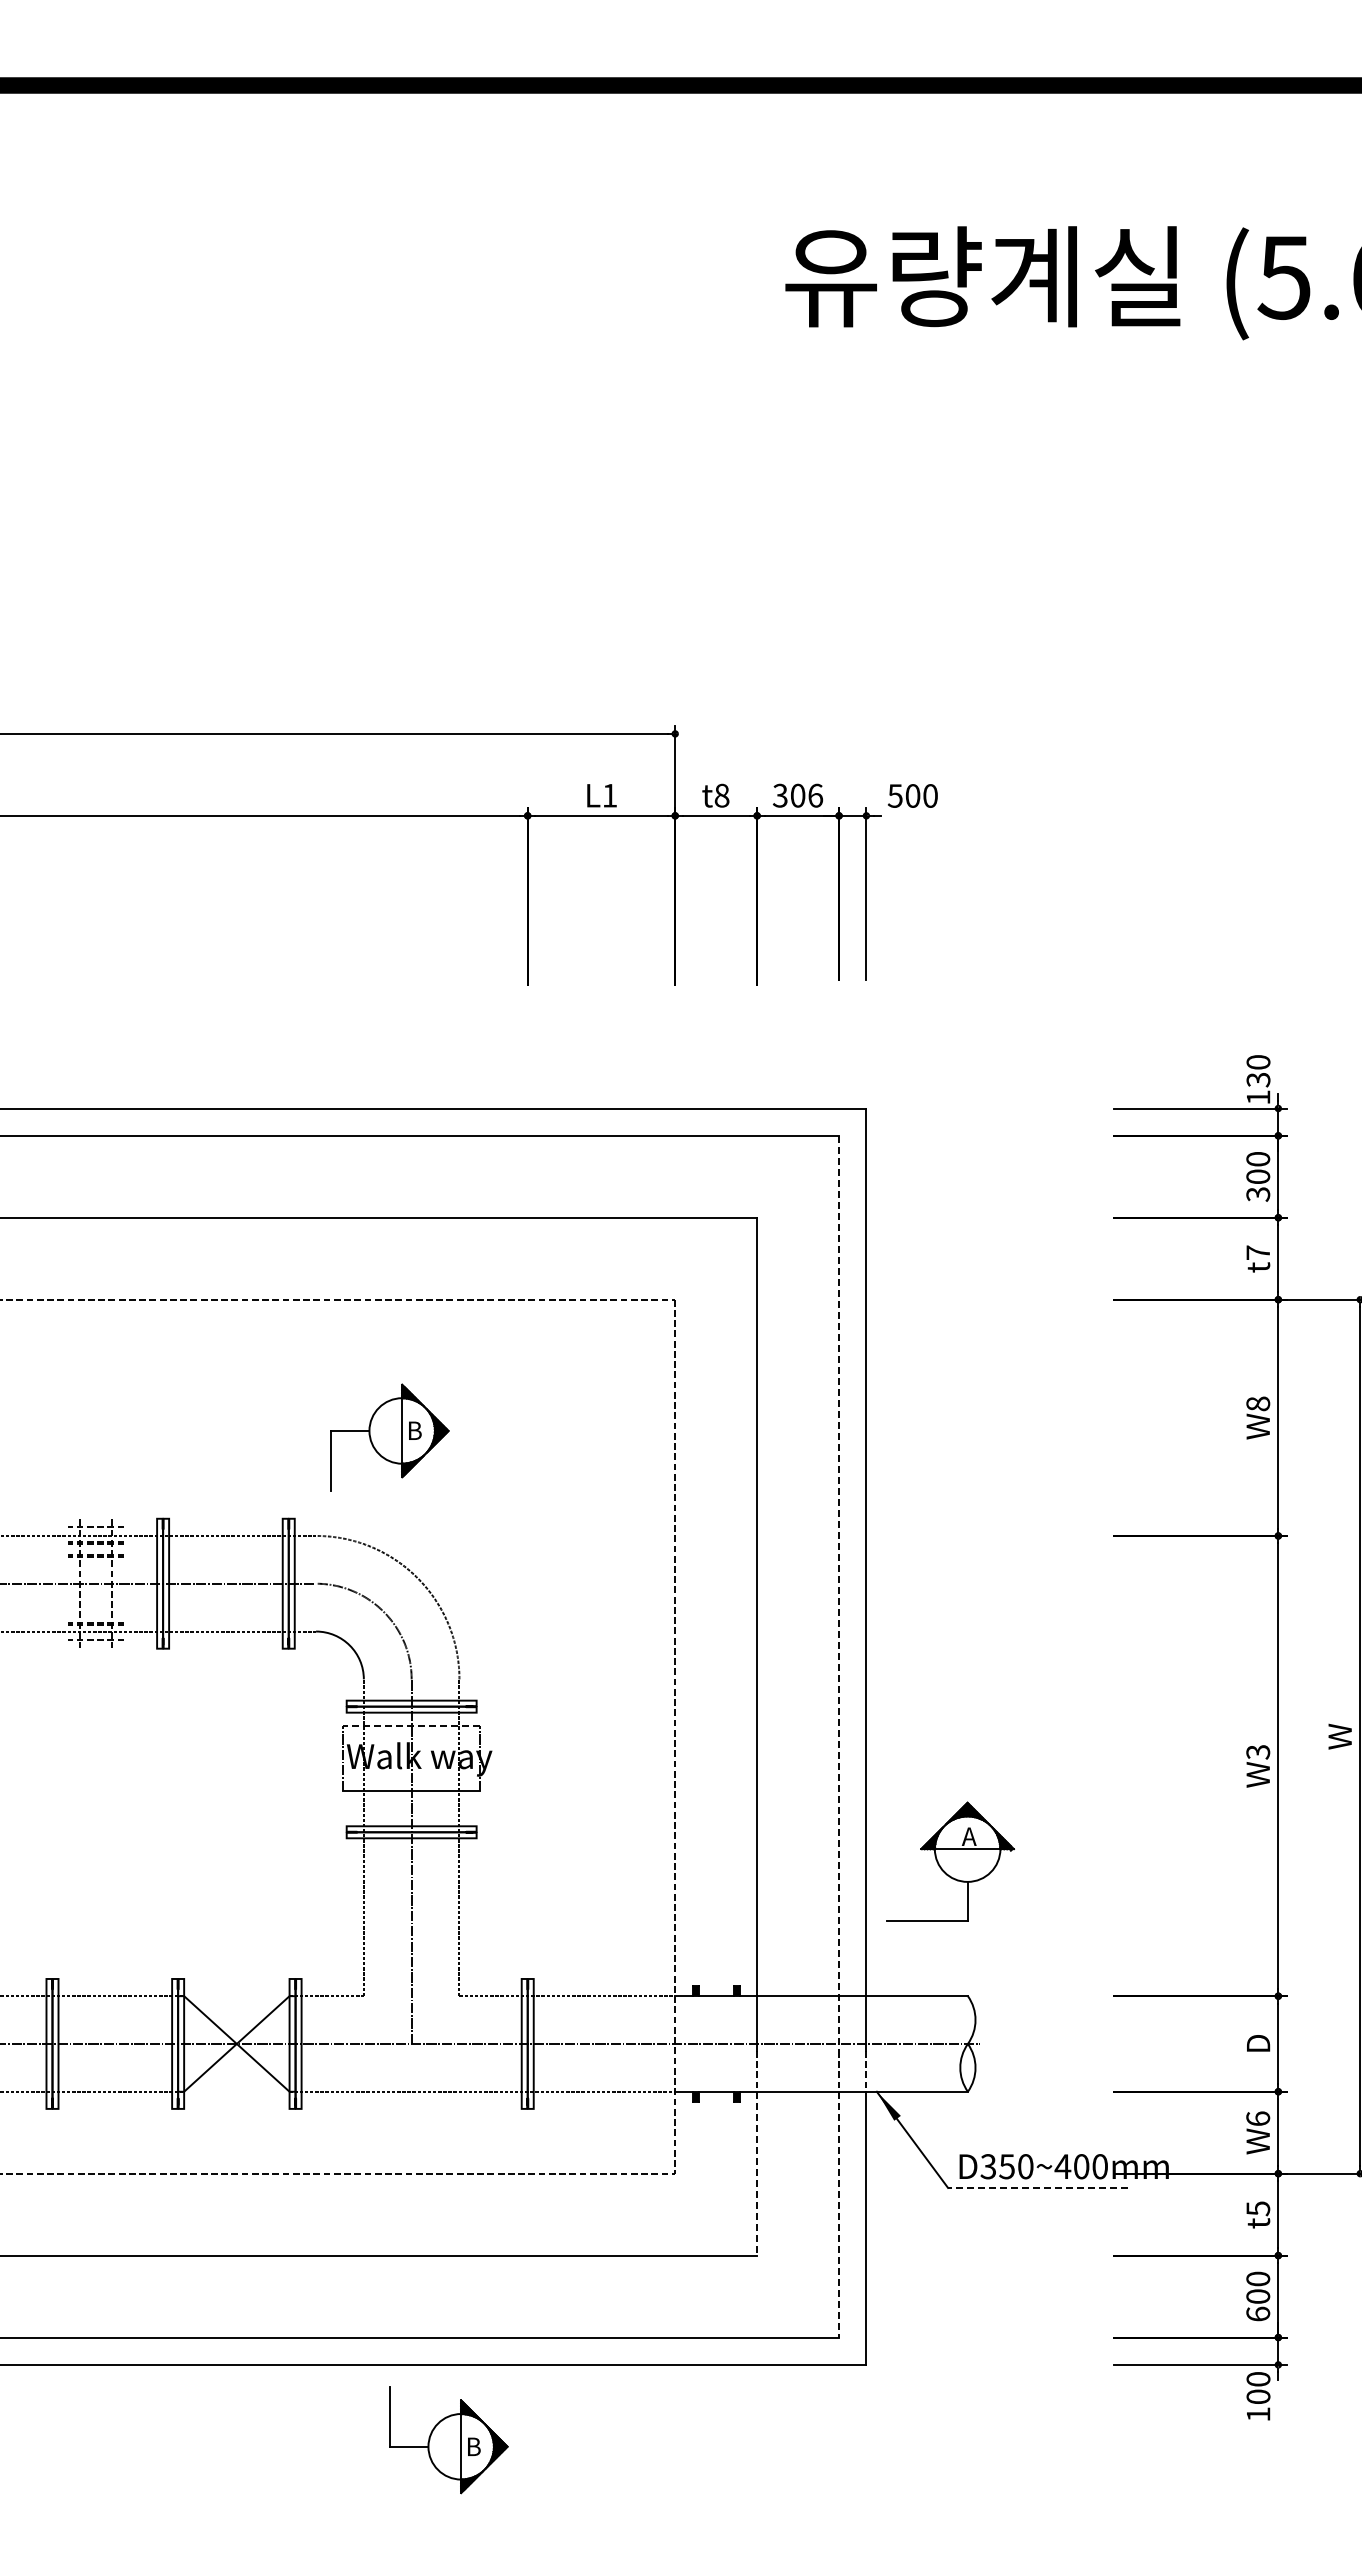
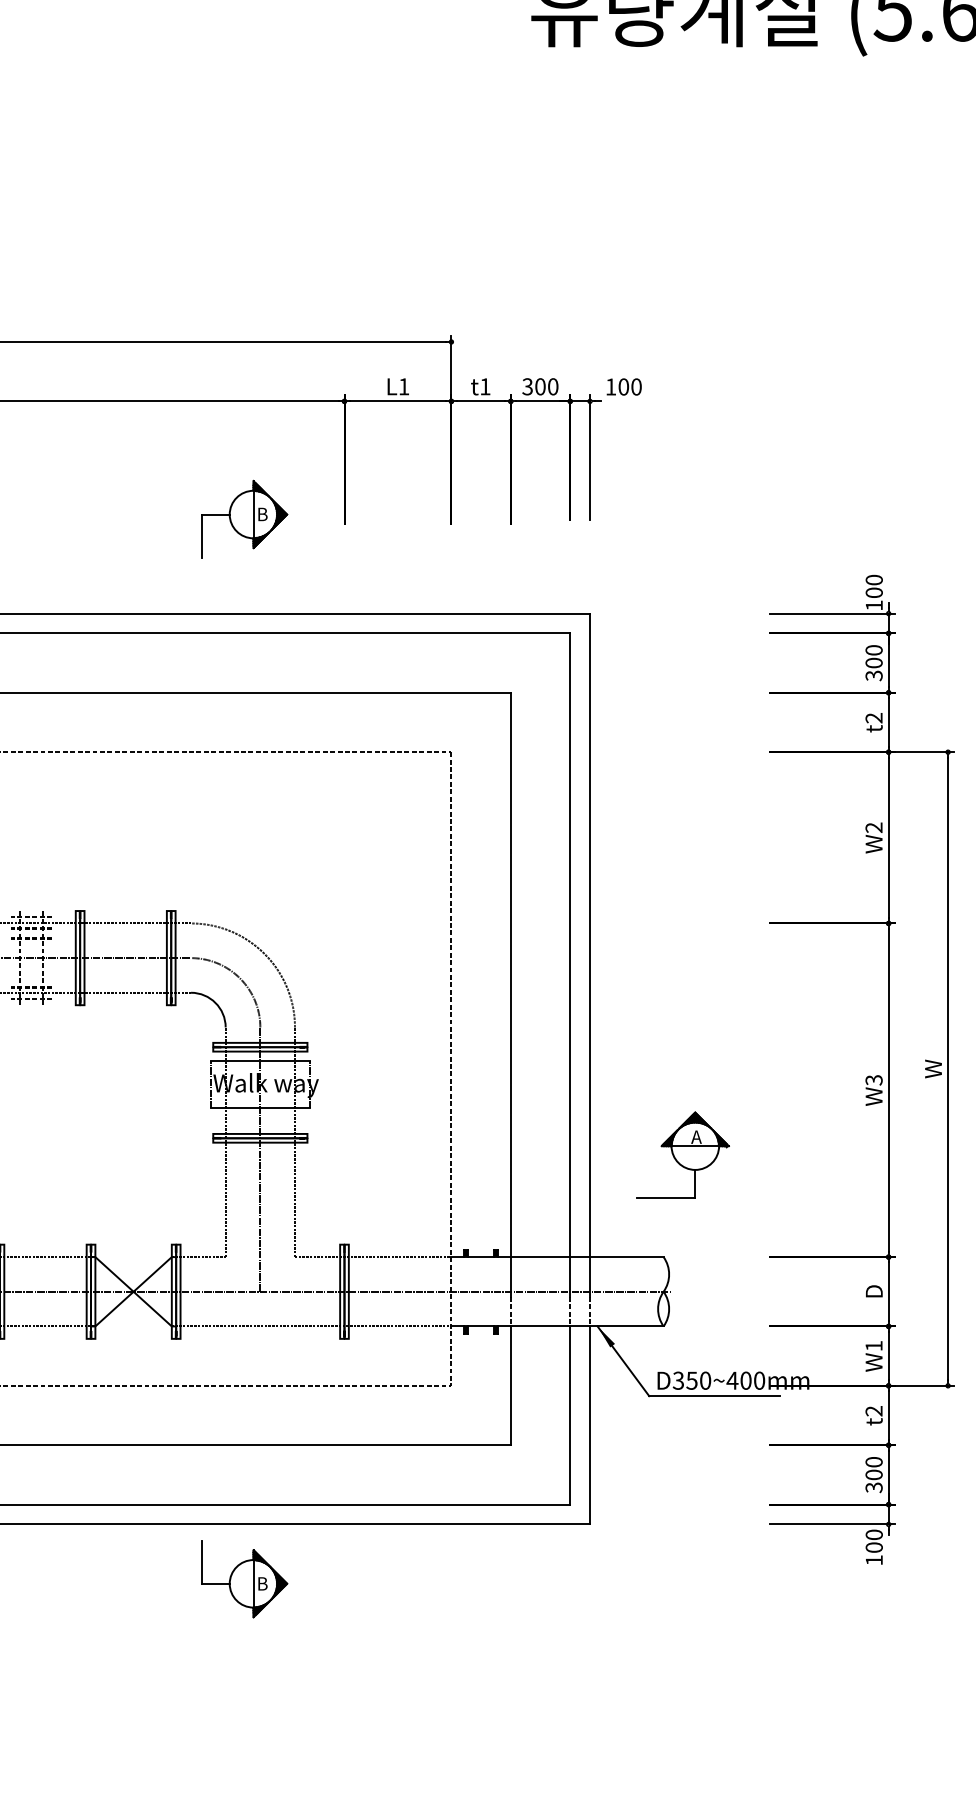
text: (721, 795) -> (484, 386), t8 -> t1
text: (815, 795) -> (553, 386), 306 -> 300
text: (894, 795) -> (610, 386), 500 -> 100
text: (1258, 1079) -> (874, 592), 130 -> 100
text: (1257, 1252) -> (873, 717), t7 -> t2
text: (1258, 1403) -> (874, 827), W8 -> W2
part: (389, 1437) -> (244, 519), moved
line: (839, 1593) -> (570, 965), dashed -> solid
line: (411, 1726) -> (260, 1061), dashed -> solid
part: (950, 1861) -> (682, 1155), moved
text: (1258, 2118) -> (874, 1345), W6 -> W1
line: (757, 2173) -> (511, 1385), dashed -> solid
line: (1037, 2187) -> (714, 1395), dashed -> solid
text: (1258, 2208) -> (874, 1411), t5 -> t2
line: (839, 2214) -> (570, 1415), dashed -> solid
text: (1258, 2313) -> (874, 1487), 600 -> 300
part: (448, 2440) -> (244, 1579), moved

